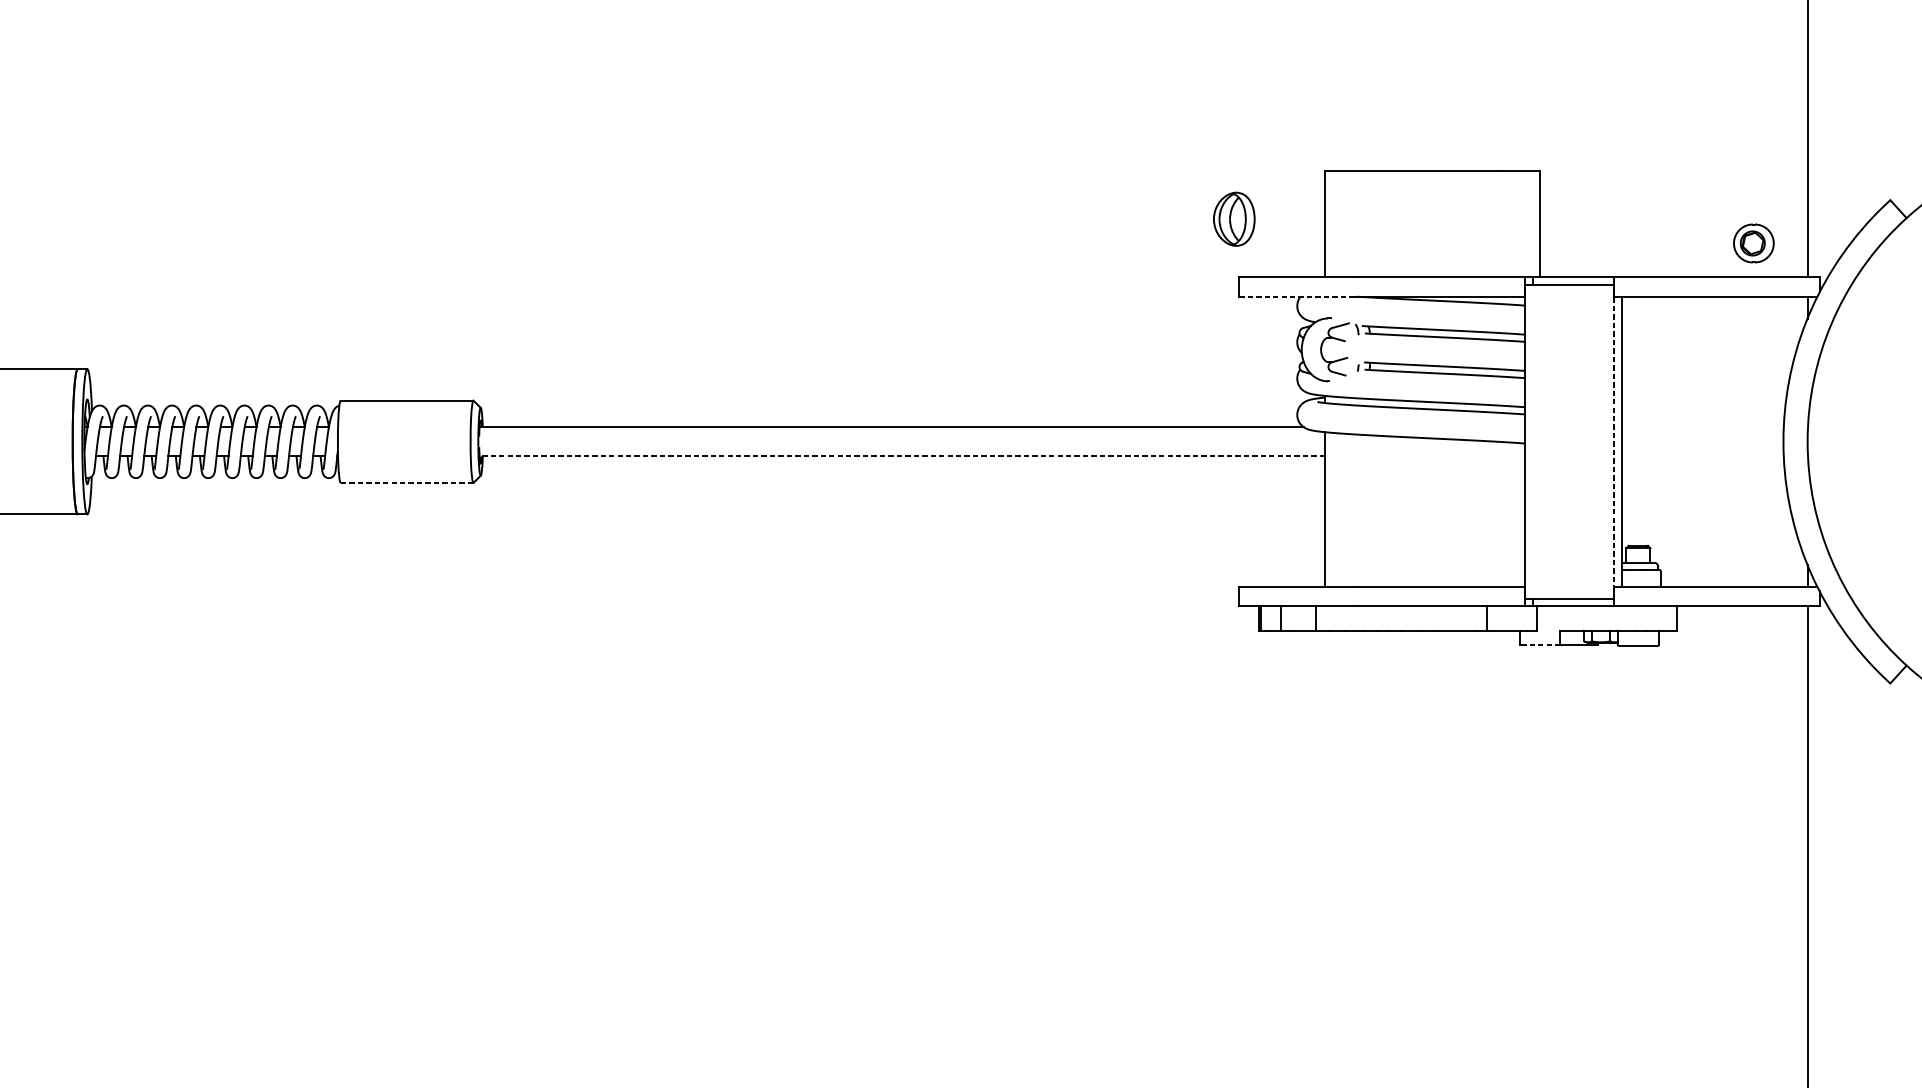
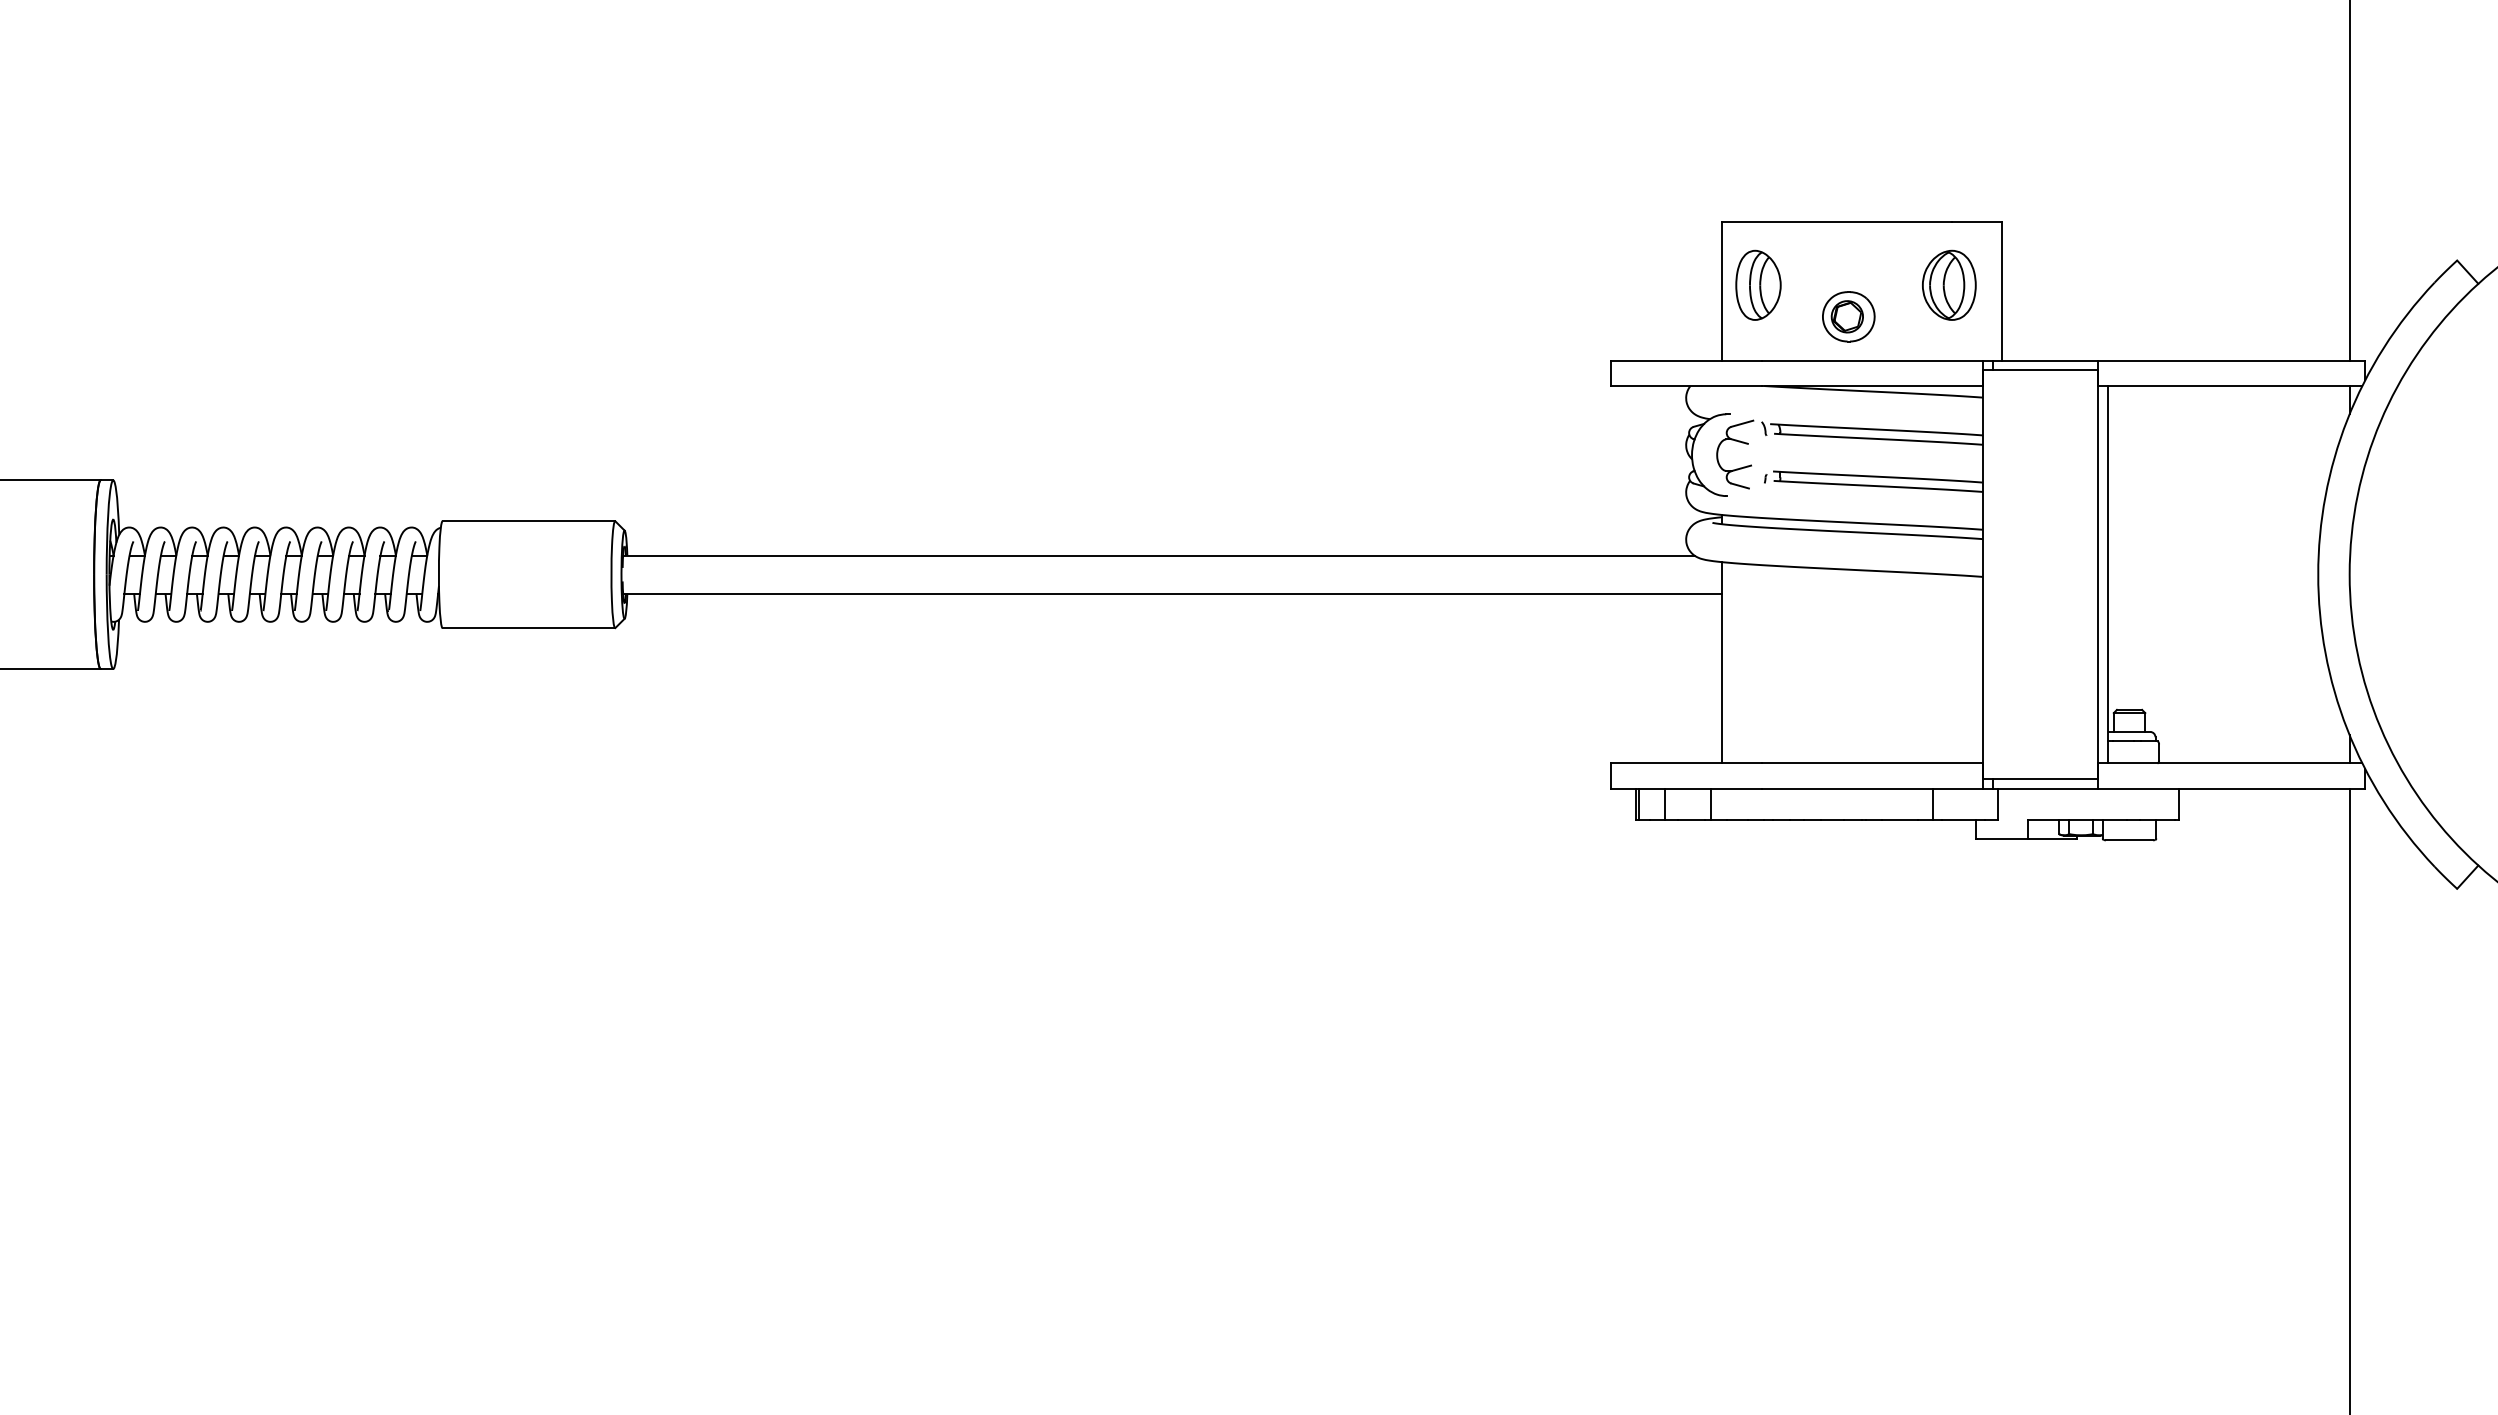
part: (1234, 218) -> (1949, 284), moved
part: (1352, 218) -> (1758, 284), added
part: (1753, 243) -> (1848, 316), moved
line: (1297, 297) -> (1686, 386), dashed -> solid
line: (1614, 441) -> (2098, 574), dashed -> solid
line: (902, 456) -> (1172, 593), dashed -> solid
line: (407, 483) -> (529, 628), dashed -> solid
line: (1540, 644) -> (2002, 838), dashed -> solid

